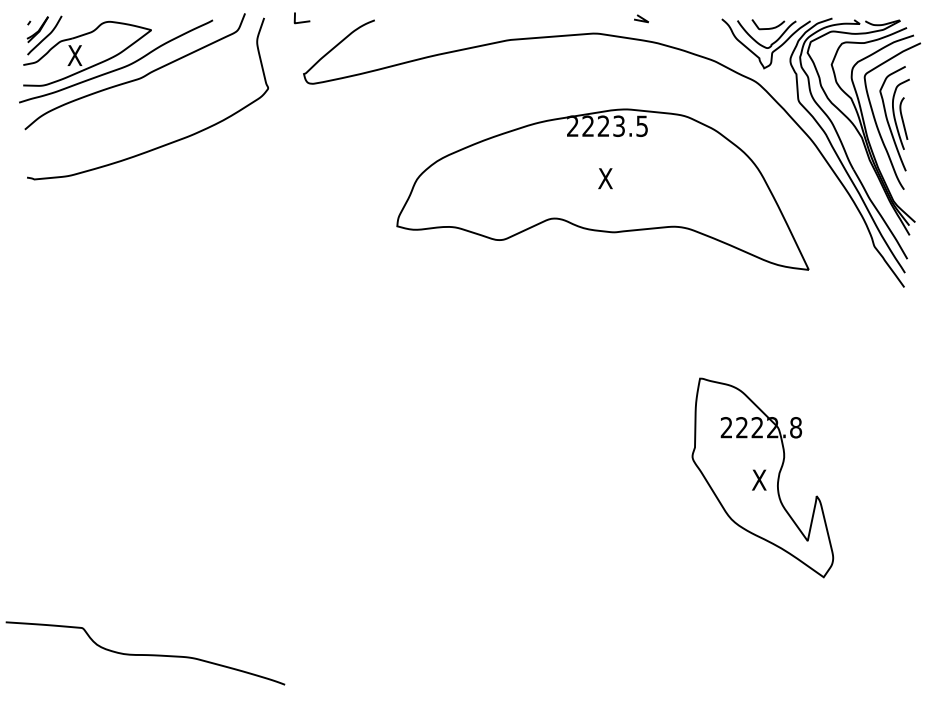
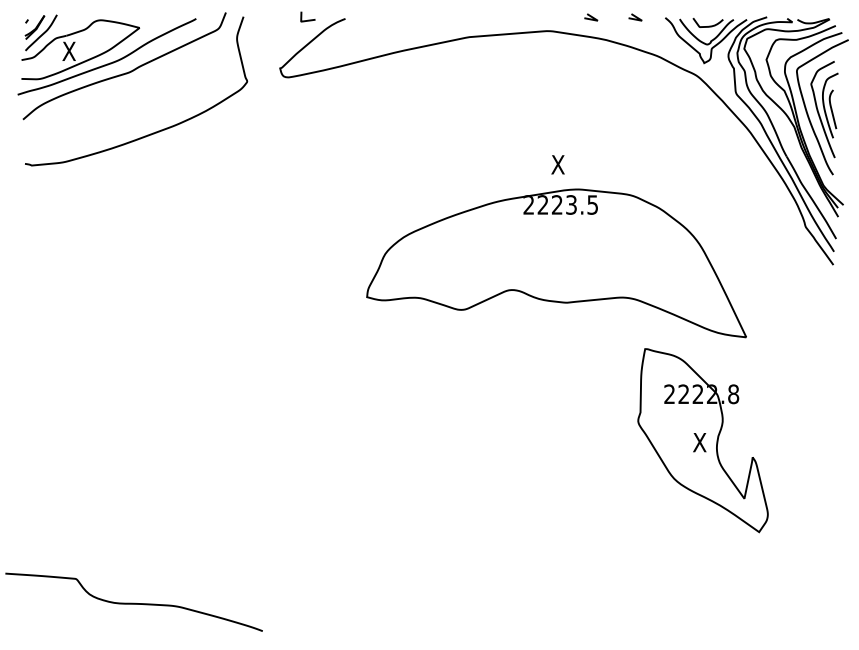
line: (689, 18) -> (635, 17), added
curve: (301, 21) -> (307, 19), moved
part: (602, 189) -> (556, 263), moved

